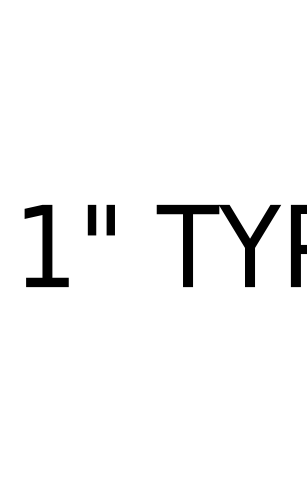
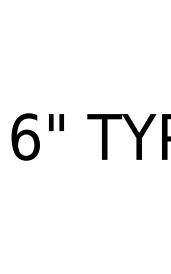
text: (45, 245) -> (25, 136), 1" -> 6"

